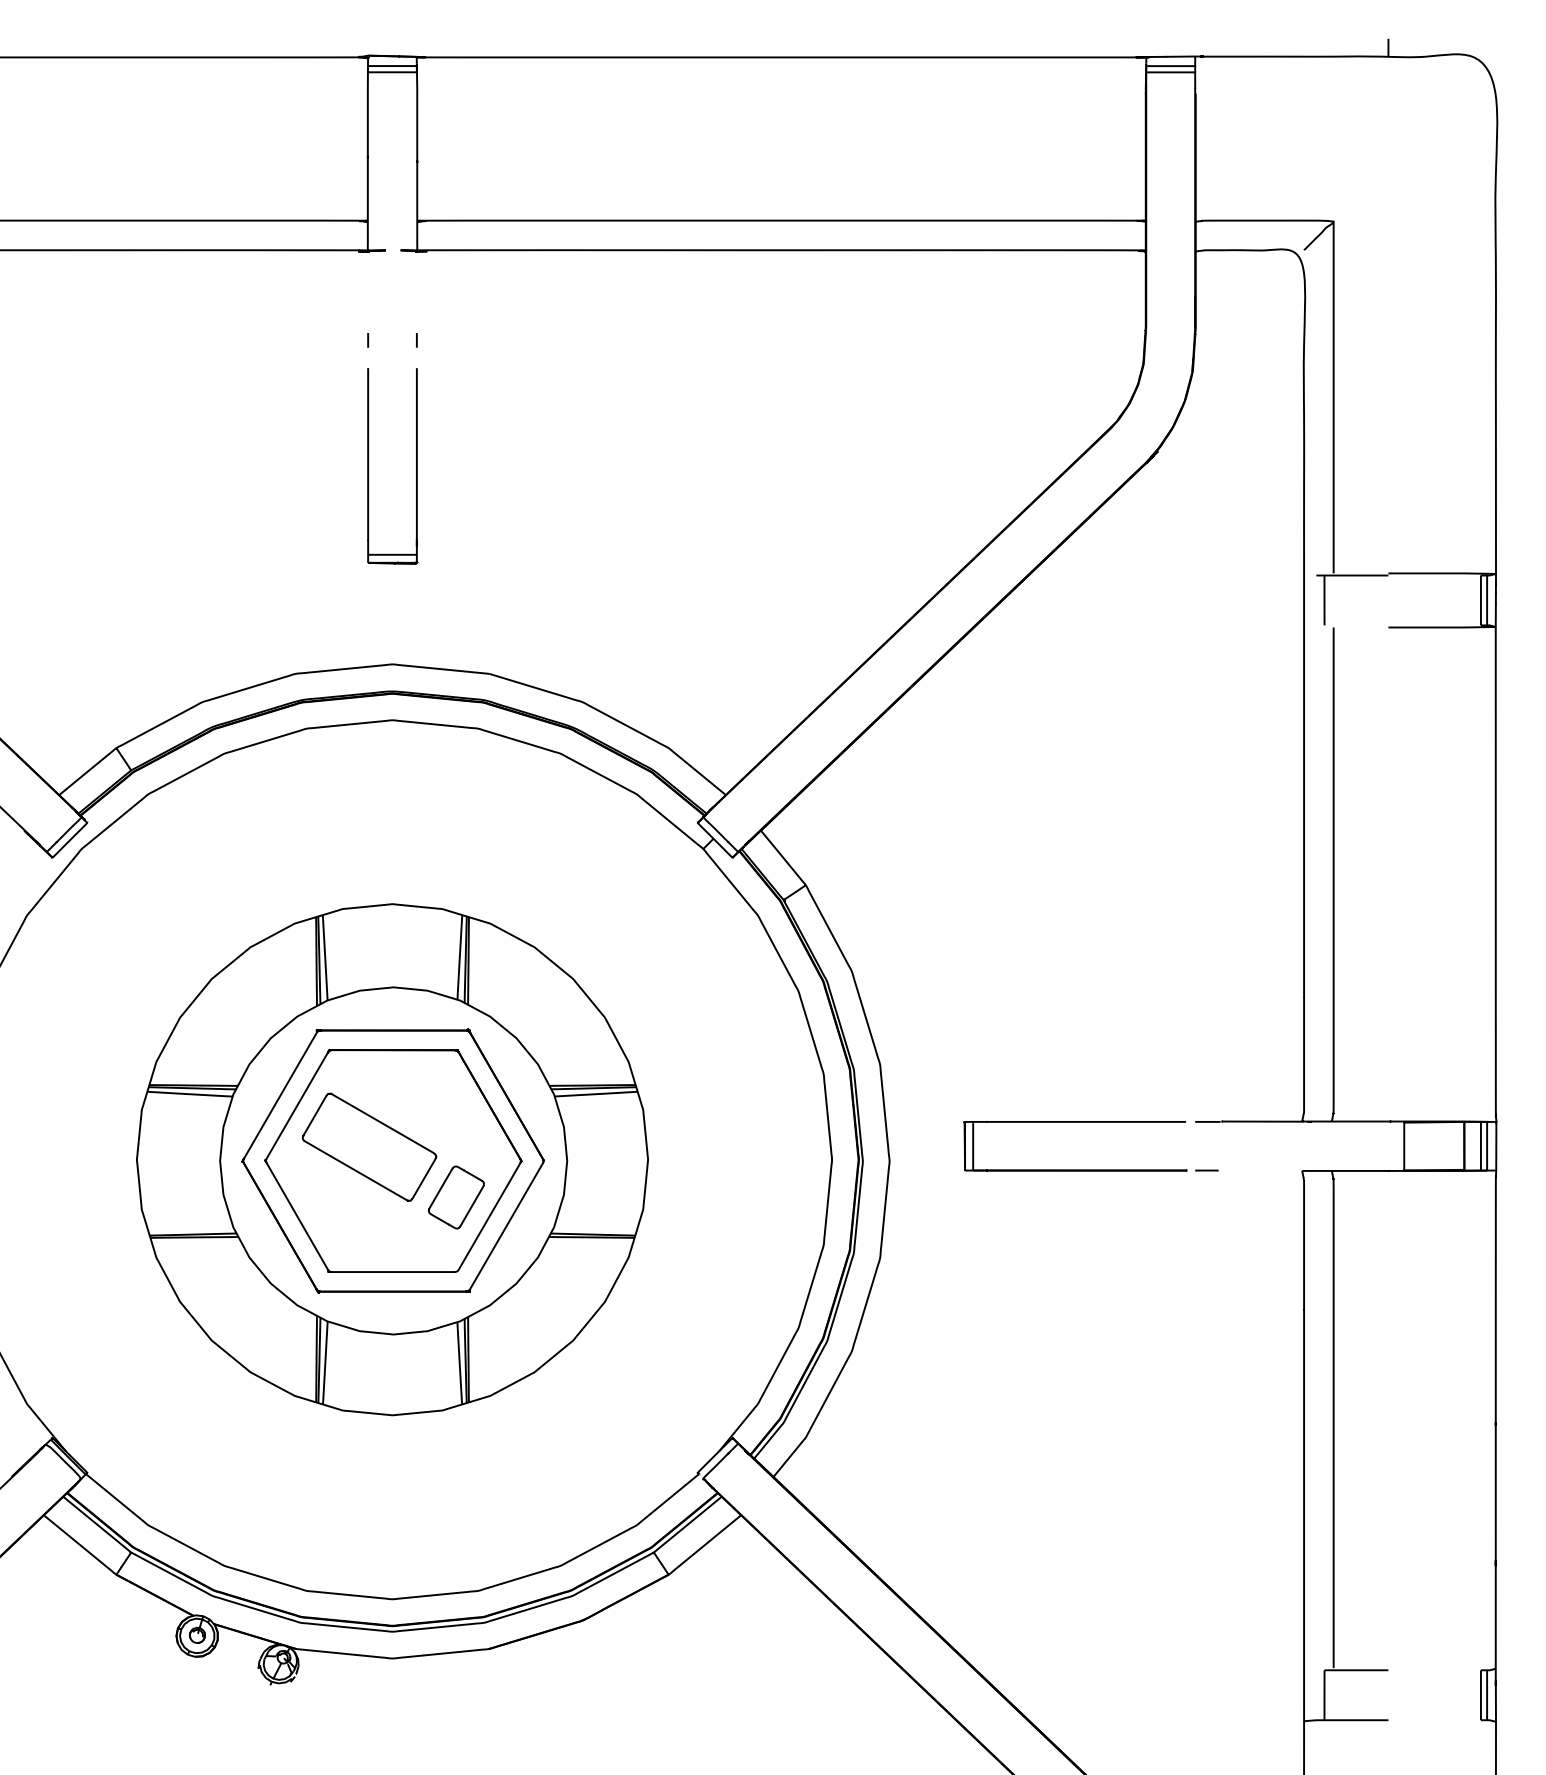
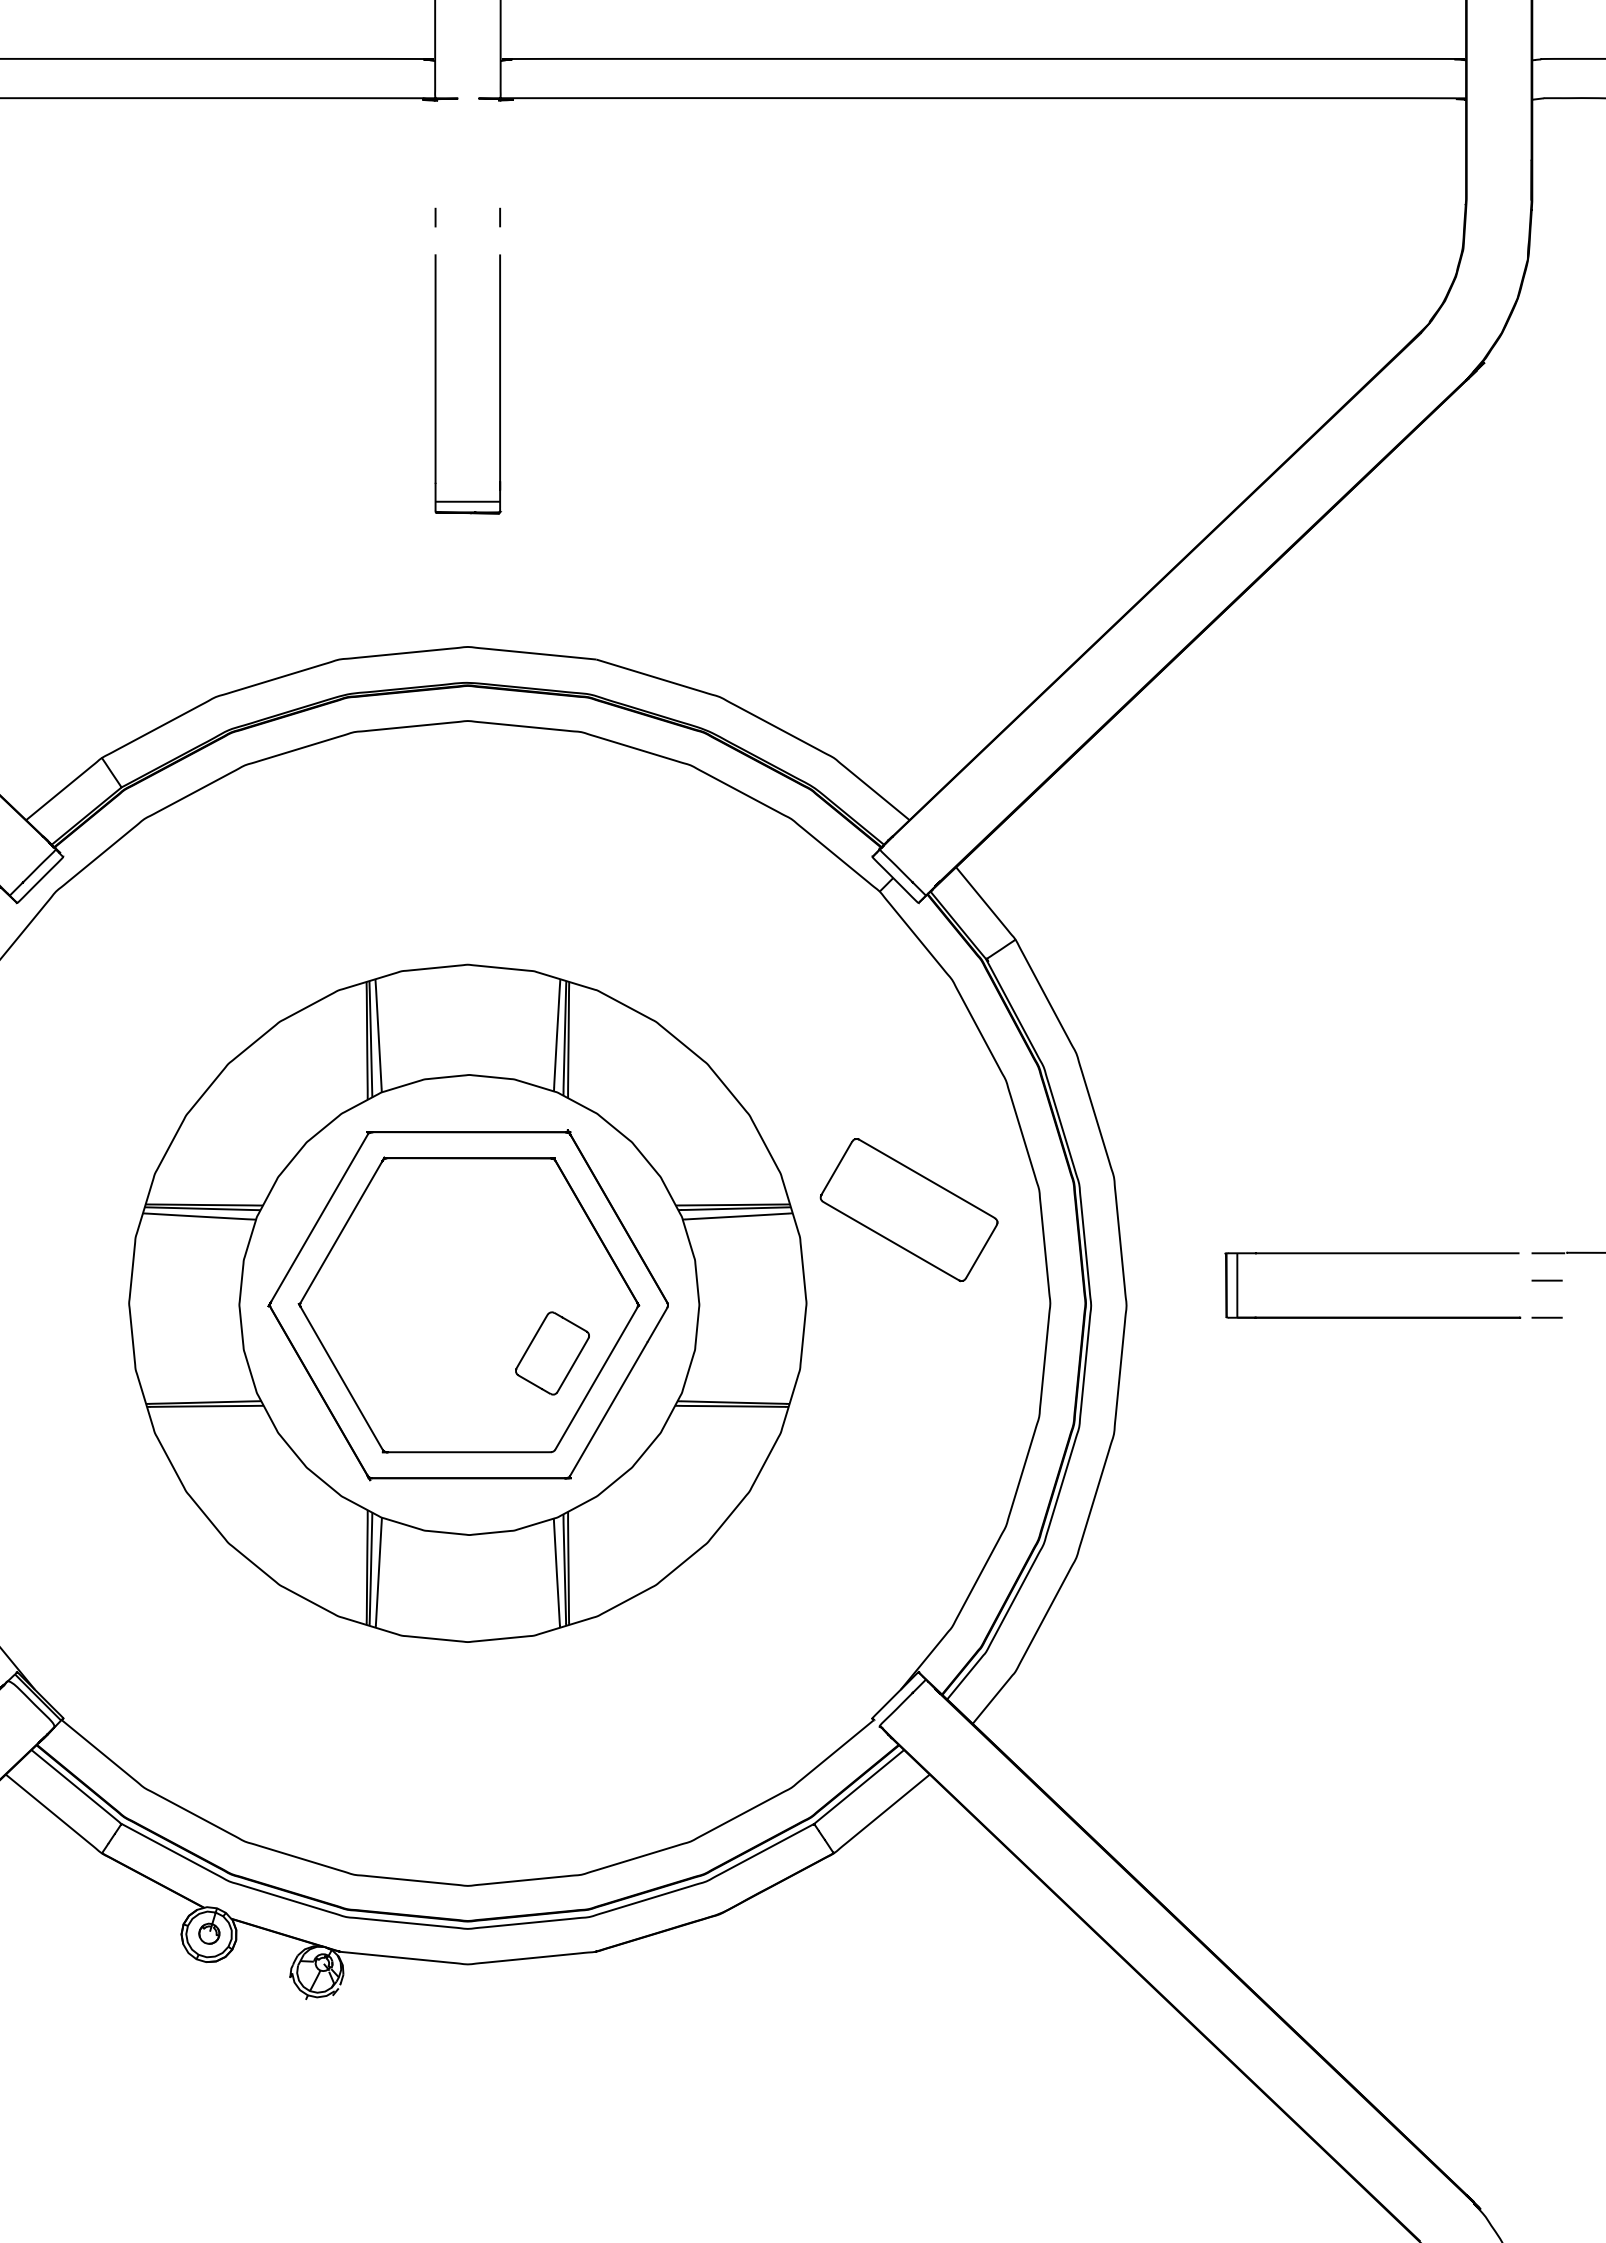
line: (1206, 1142) -> (1546, 1280), added
part: (369, 1146) -> (909, 1209), moved

